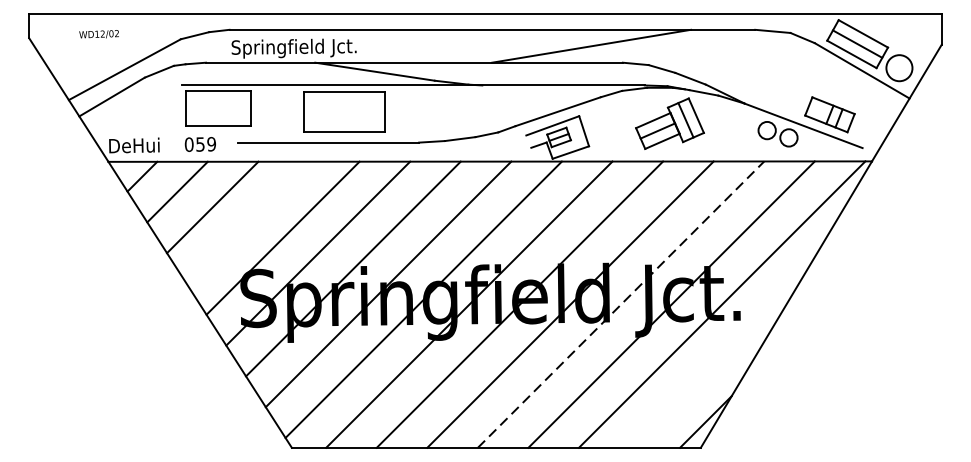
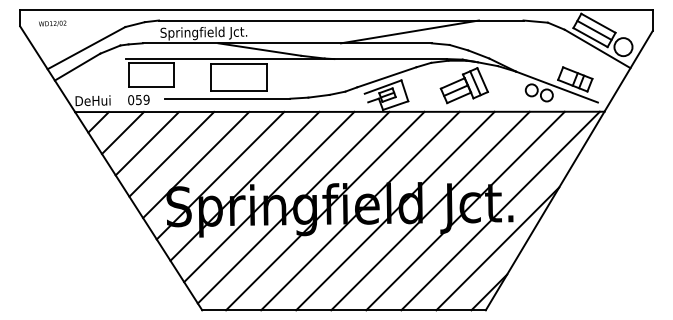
text: (98, 34) -> (52, 23), moved
line: (247, 221) -> (171, 153), added
line: (621, 303) -> (430, 210), dashed -> solid
line: (717, 358) -> (497, 248), added

